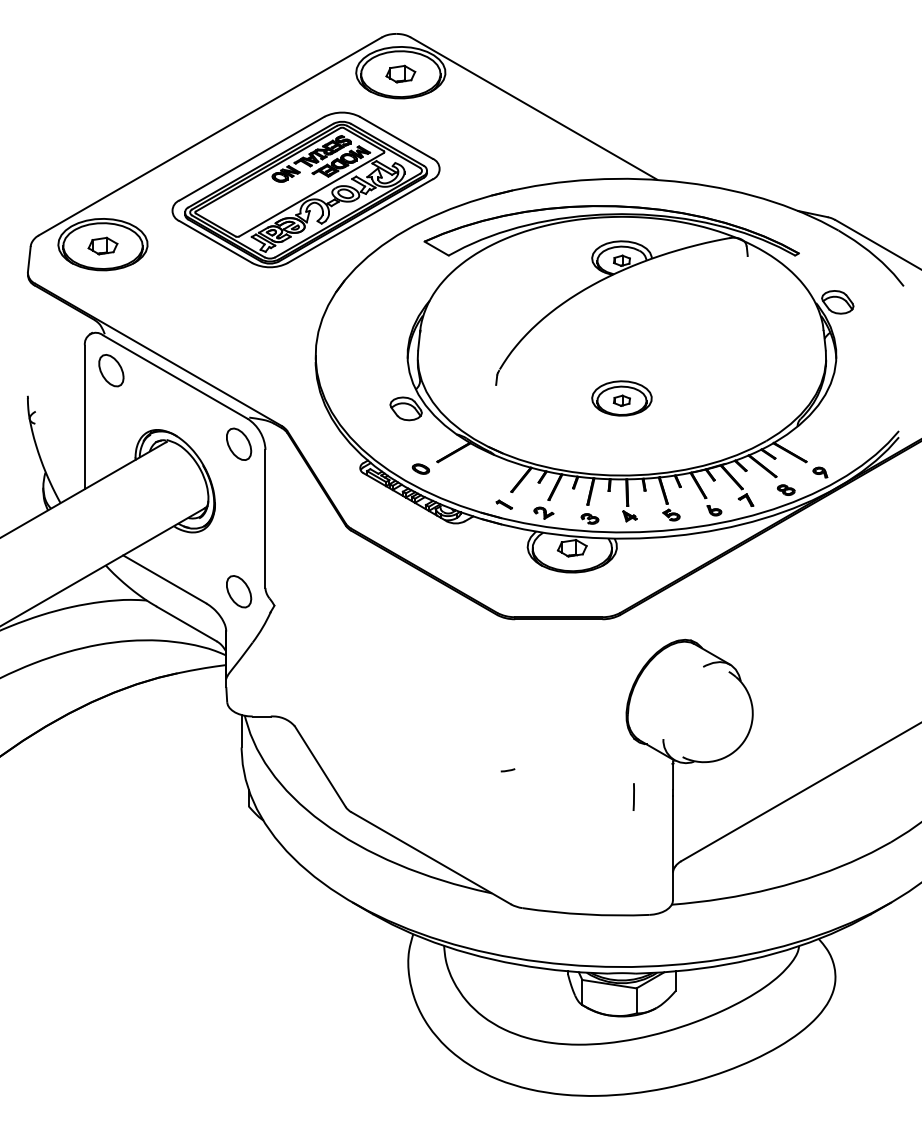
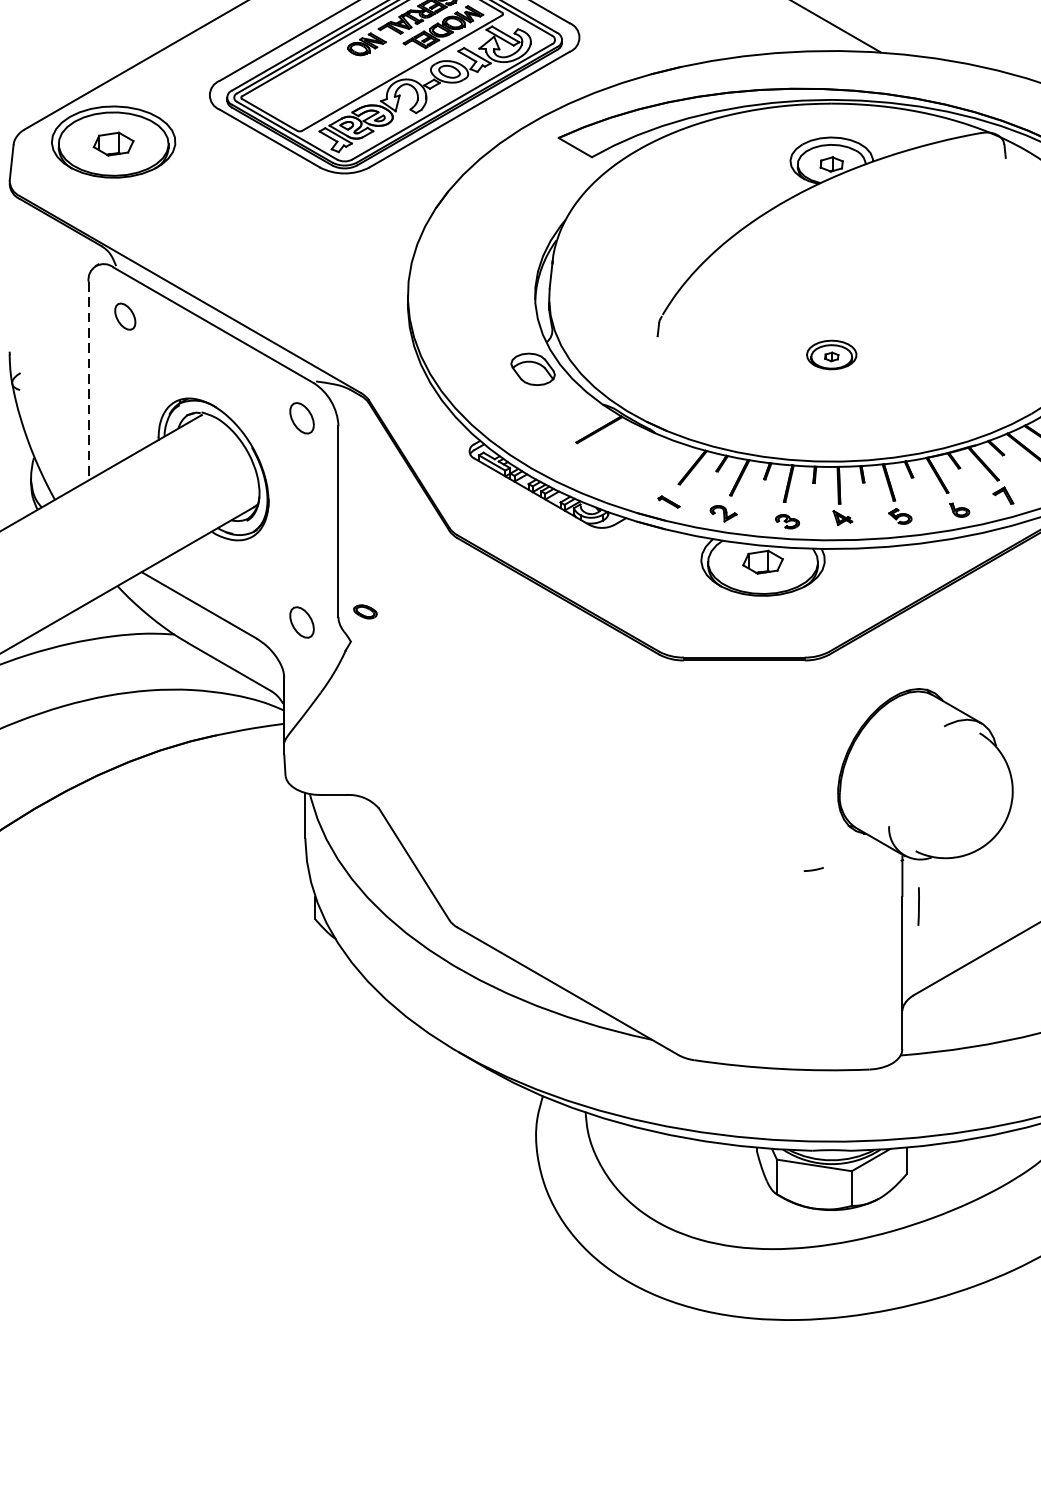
part: (111, 370) -> (125, 316), size x0.6
part: (621, 398) -> (831, 355), size x0.6
line: (84, 417) -> (88, 381), solid -> dashed
part: (239, 443) -> (302, 417), size x0.7
part: (420, 468) -> (364, 610), moved
part: (239, 591) -> (302, 622), size x0.7
line: (507, 770) -> (813, 869), moved
line: (633, 796) -> (918, 905), moved

